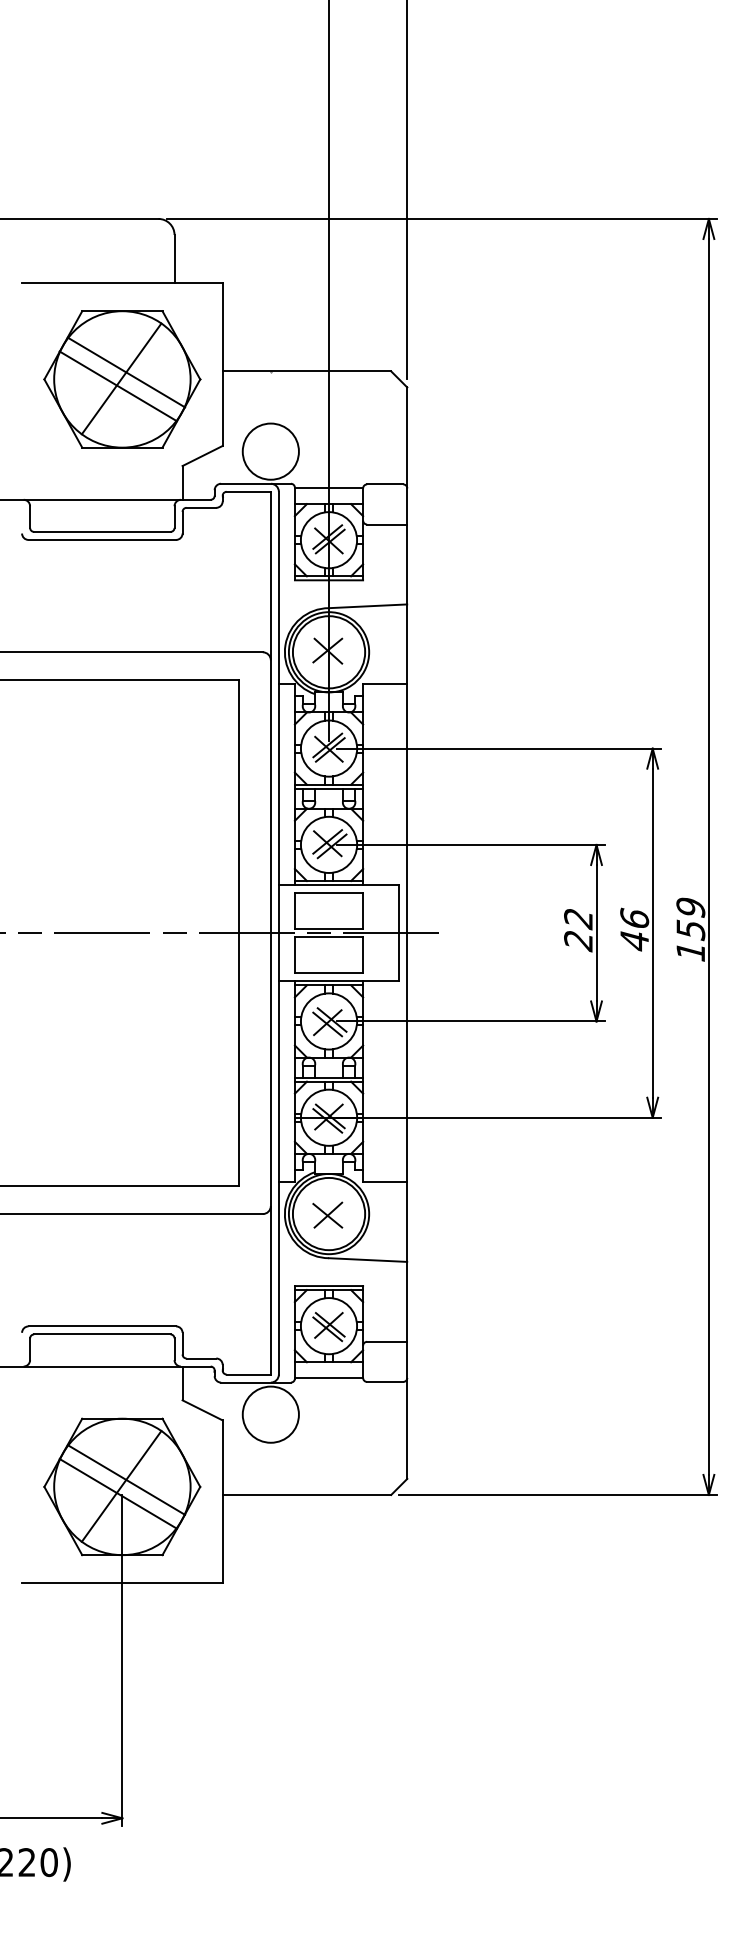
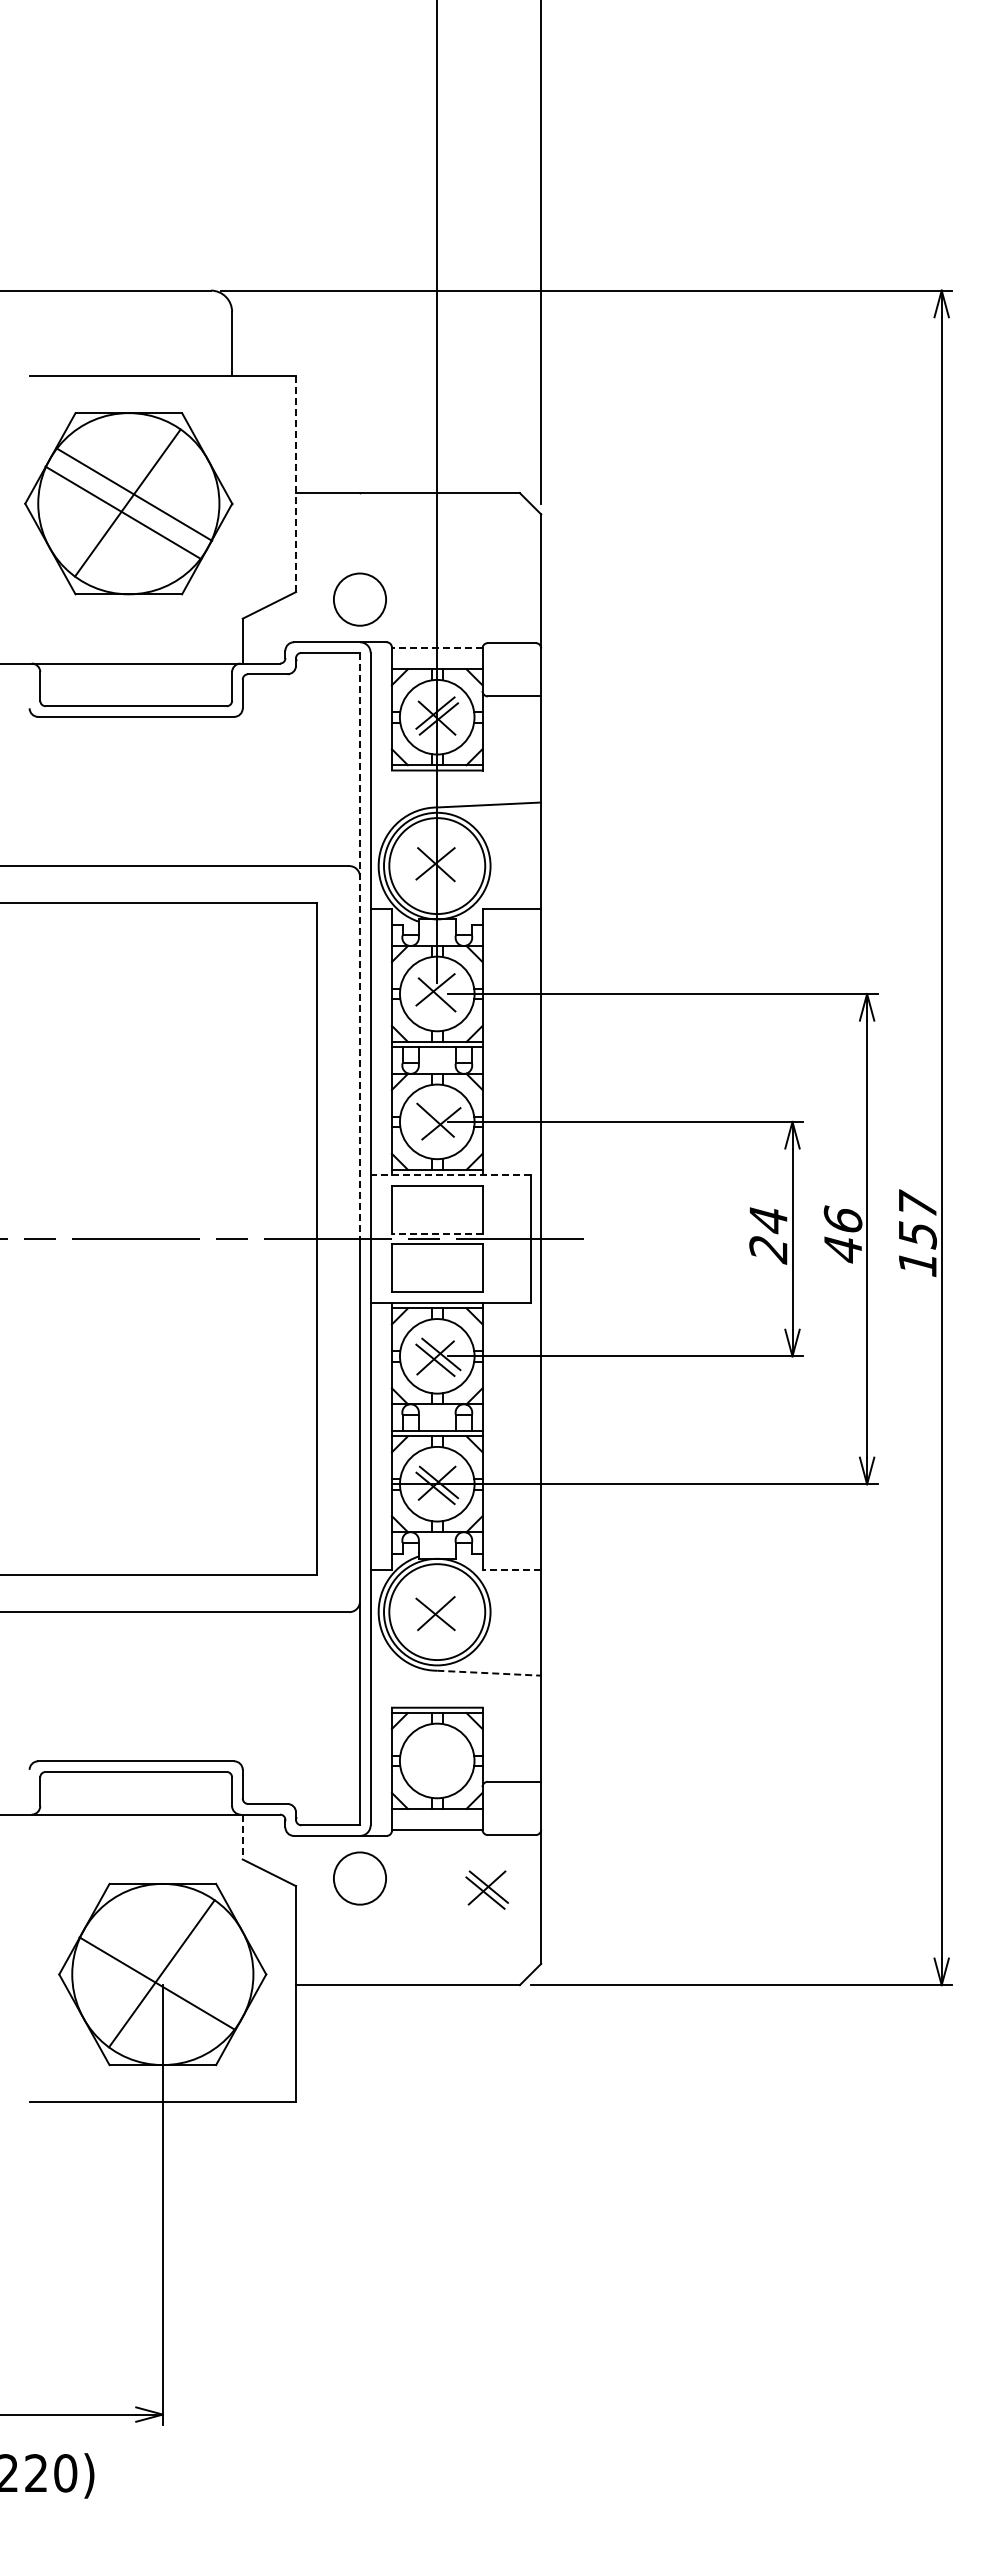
line: (223, 364) -> (296, 483), solid -> dashed
part: (122, 379) -> (128, 503), moved
circle: (270, 451) -> (359, 599), size x0.7
line: (328, 487) -> (436, 647), solid -> dashed
line: (271, 712) -> (360, 946), solid -> dashed
line: (329, 749) -> (438, 995), removed
line: (327, 841) -> (435, 1117), removed
line: (339, 885) -> (450, 1175), solid -> dashed
text: (690, 907) -> (917, 1204), 159 -> 157
text: (578, 919) -> (768, 1221), 22 -> 24
line: (328, 928) -> (436, 1233), solid -> dashed
line: (384, 1181) -> (511, 1569), solid -> dashed
line: (368, 1260) -> (489, 1673), solid -> dashed
part: (328, 1326) -> (486, 1889), moved
line: (182, 1383) -> (242, 1837), solid -> dashed
circle: (270, 1414) -> (359, 1878), size x0.7
line: (126, 1480) -> (168, 1965), removed

